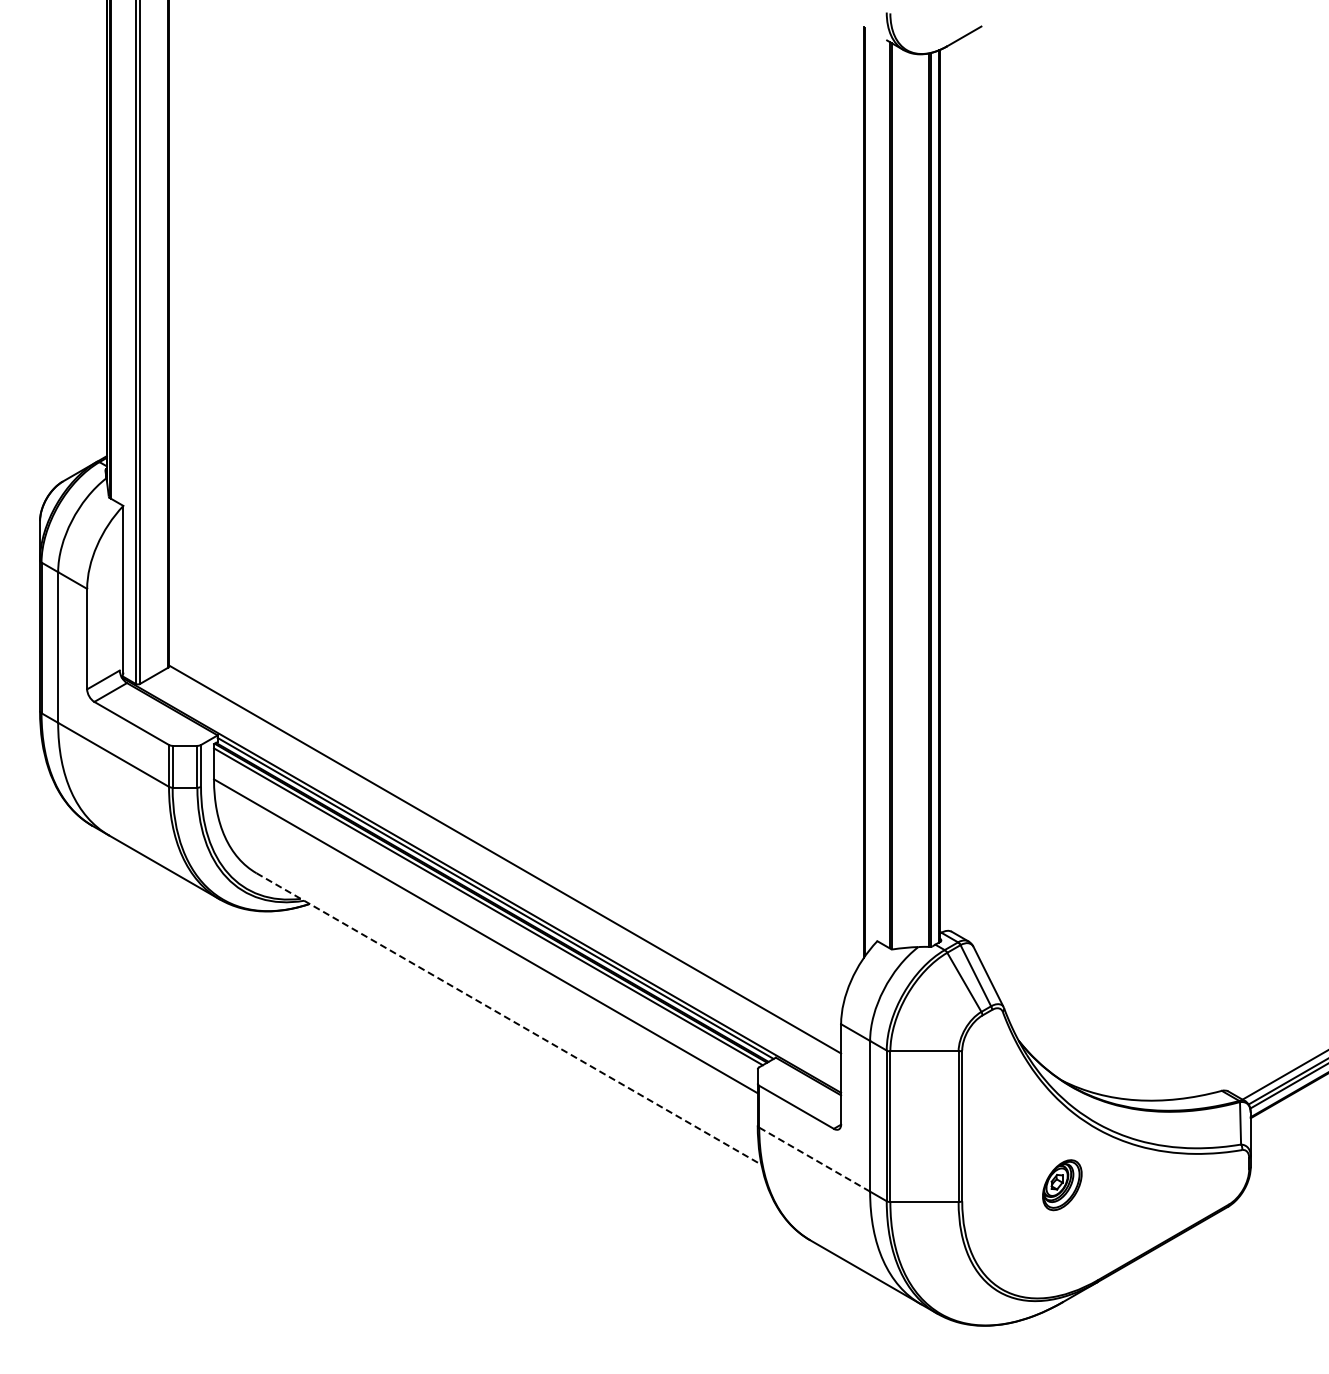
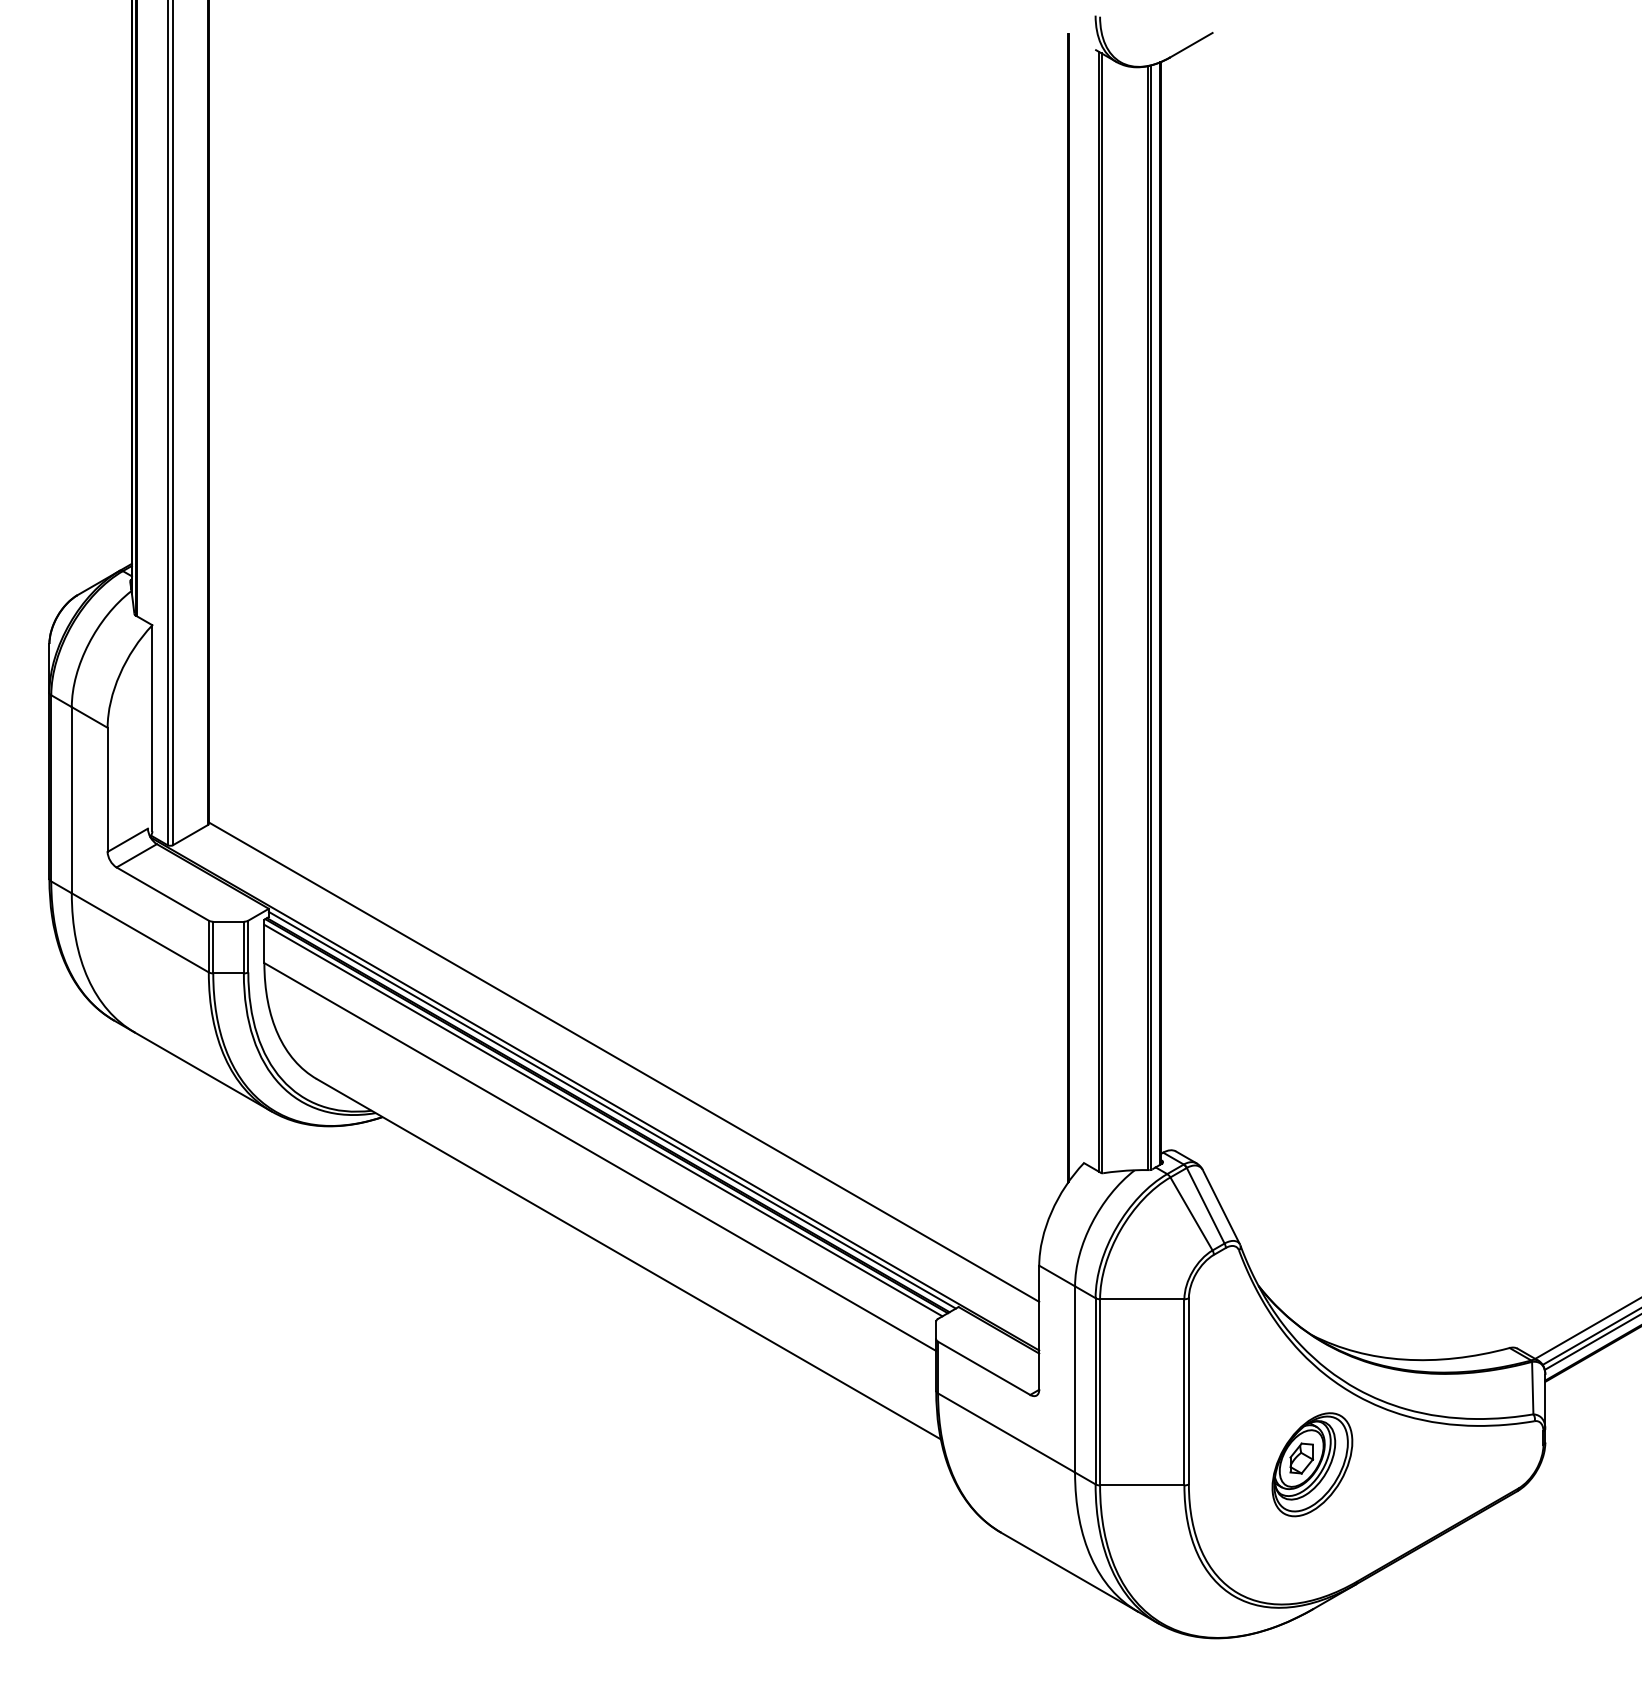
line: (508, 1019) -> (628, 1259), dashed -> solid
line: (815, 1159) -> (1007, 1432), dashed -> solid
part: (1062, 1184) -> (1312, 1463), size x1.67

